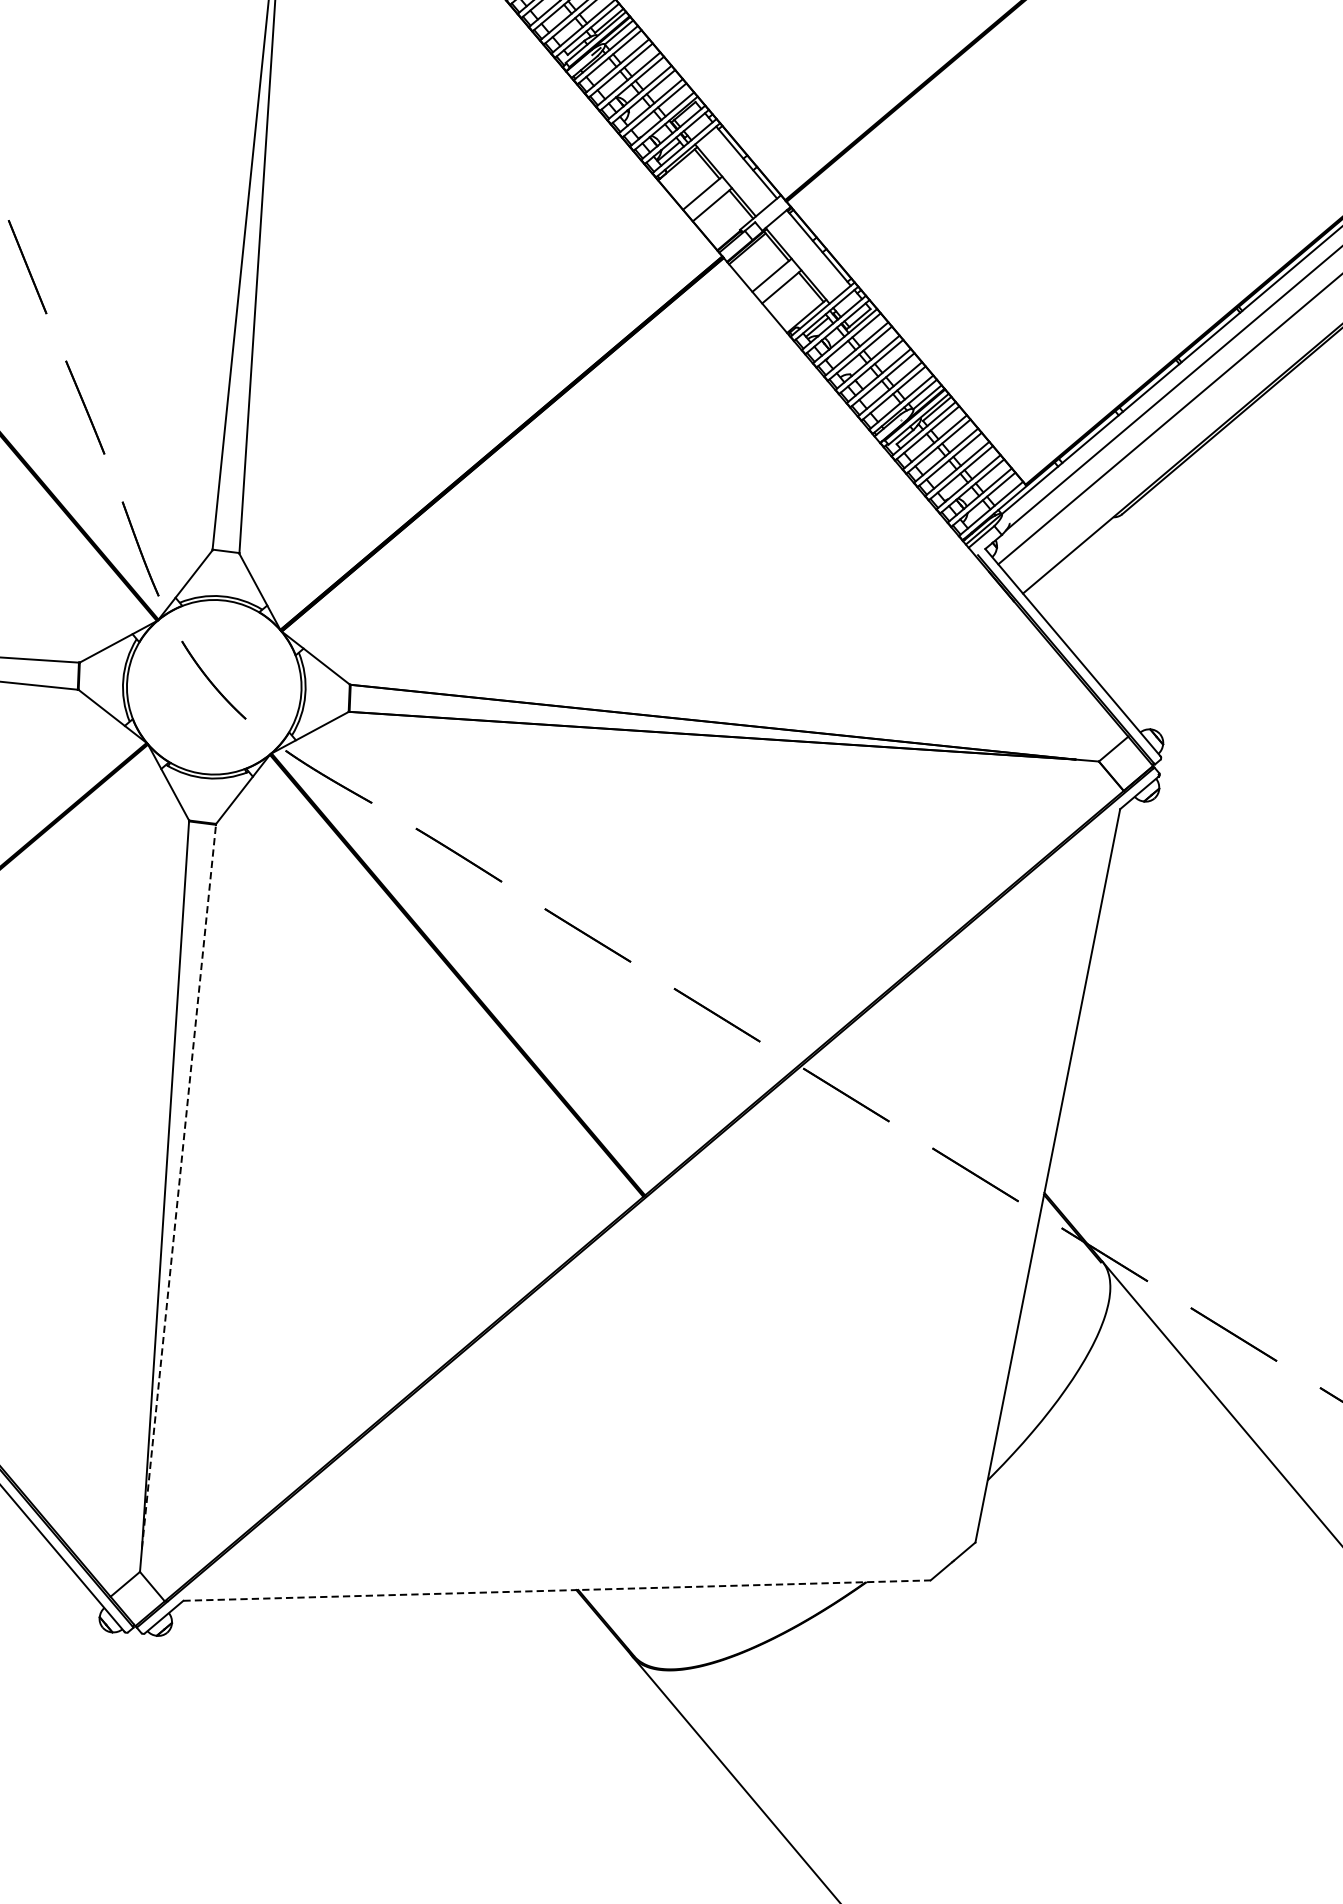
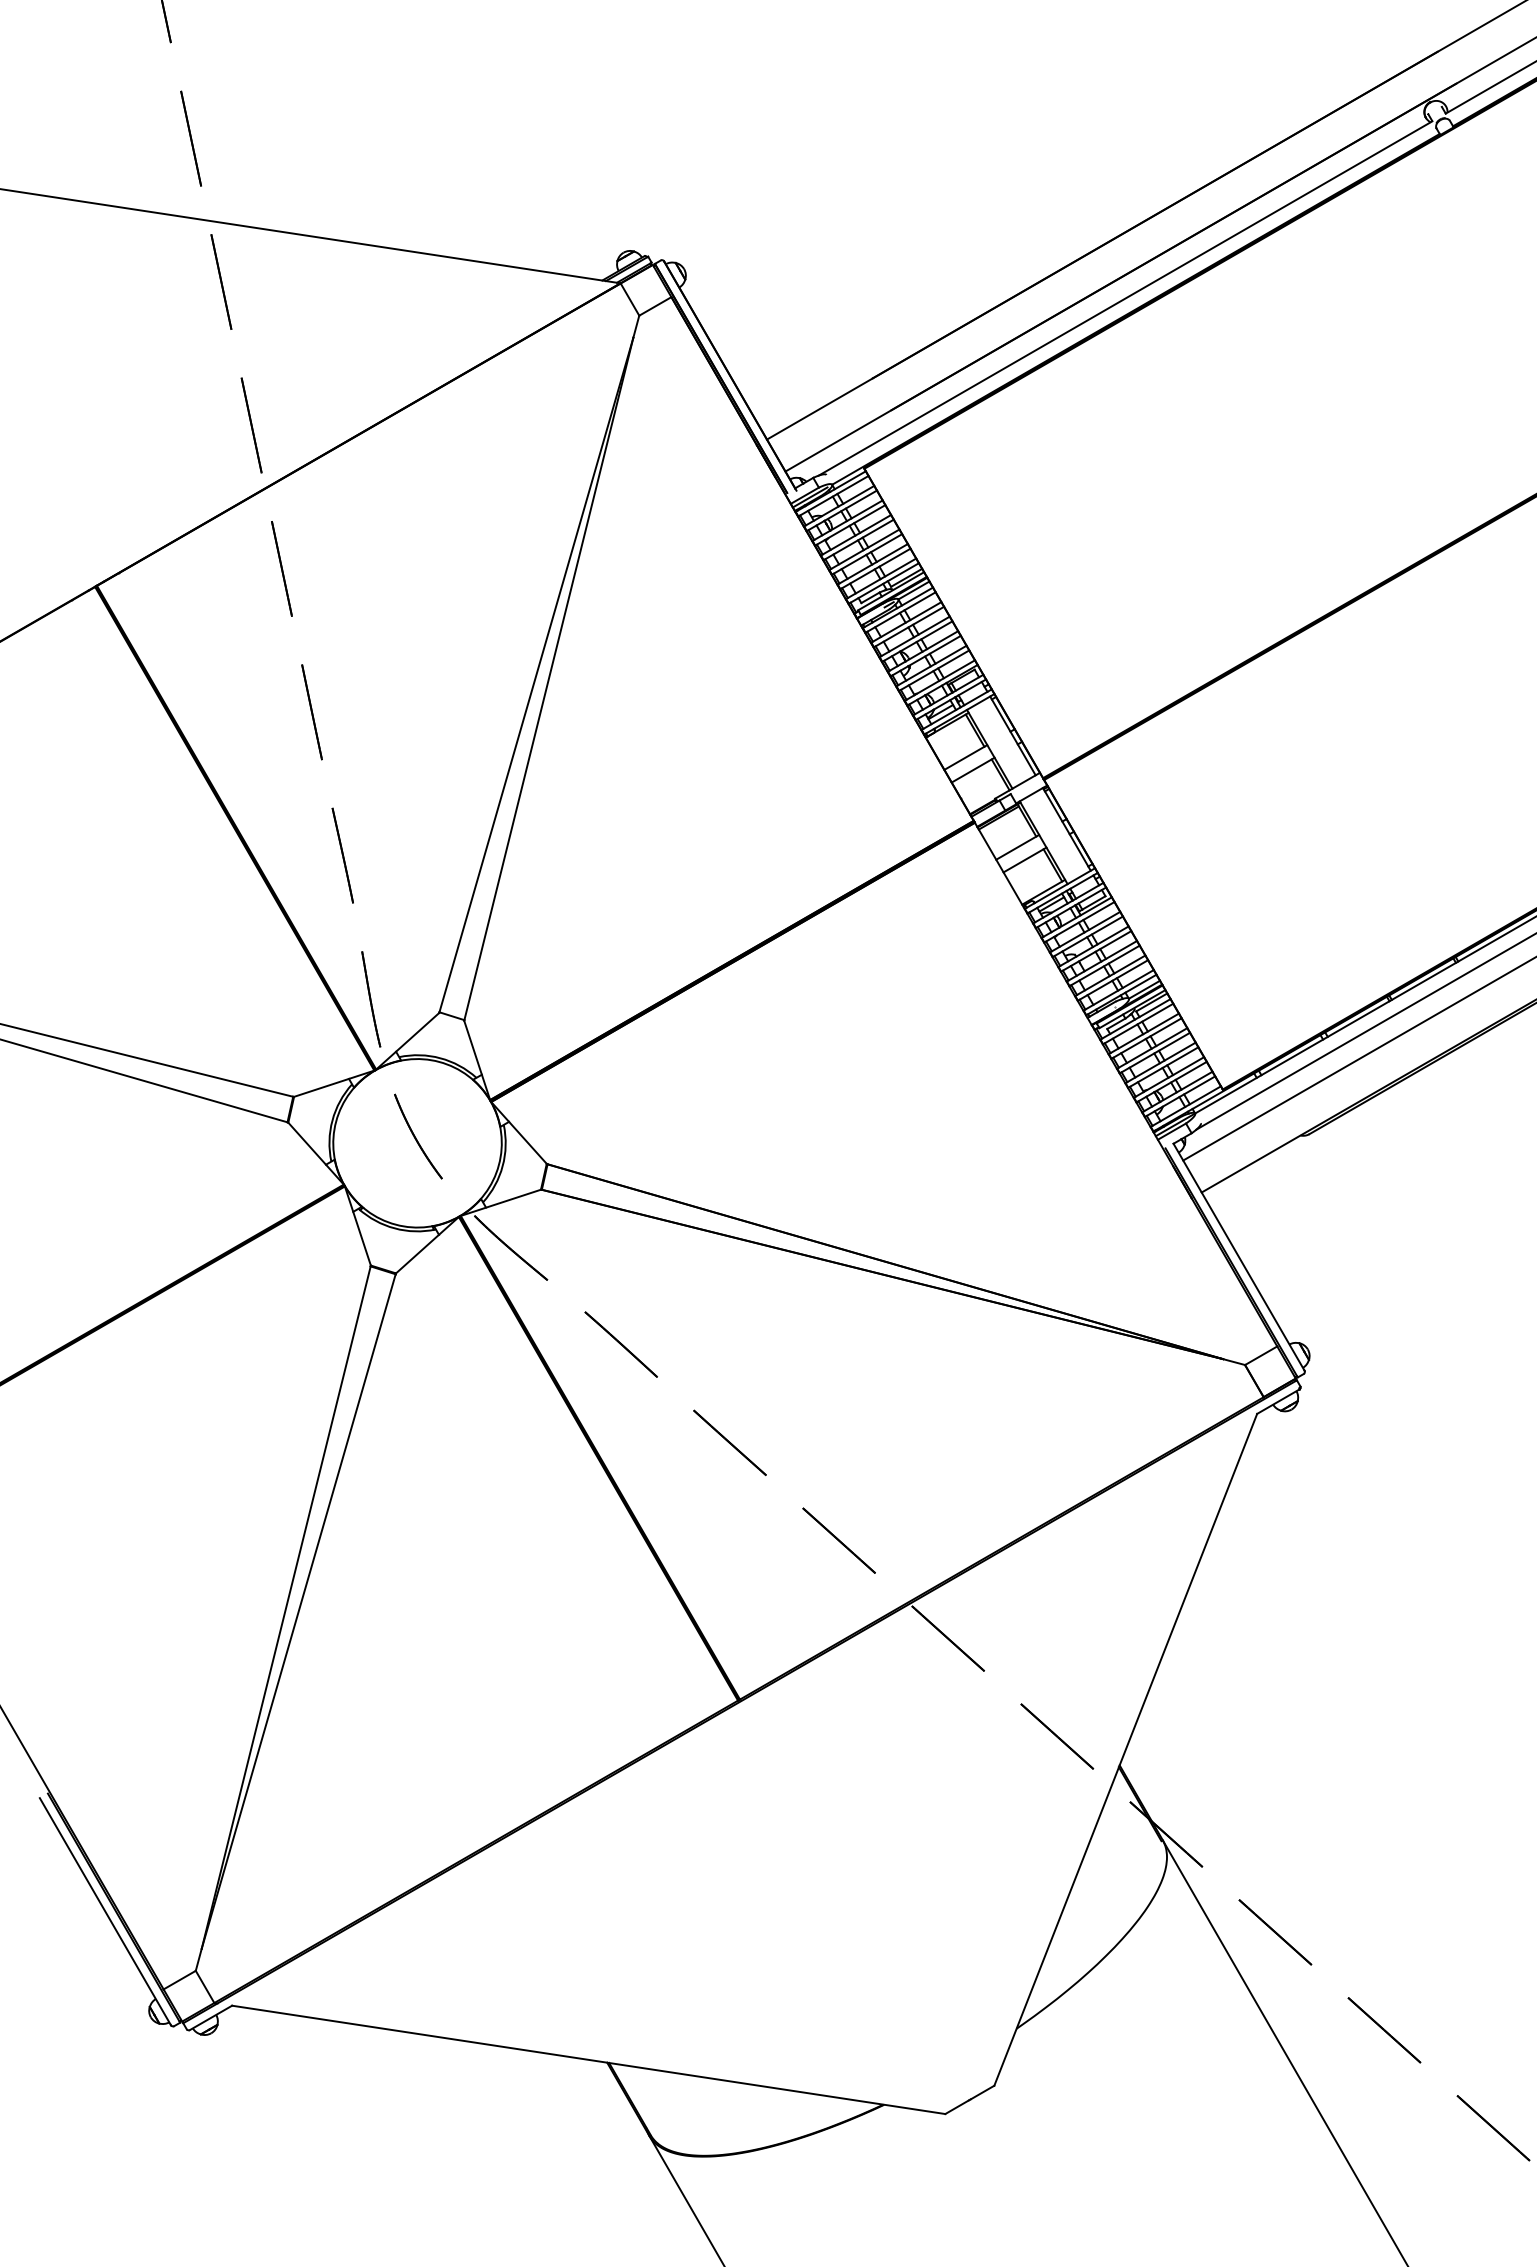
line: (178, 1186) -> (298, 1611), dashed -> solid
line: (556, 1590) -> (588, 2059), dashed -> solid

